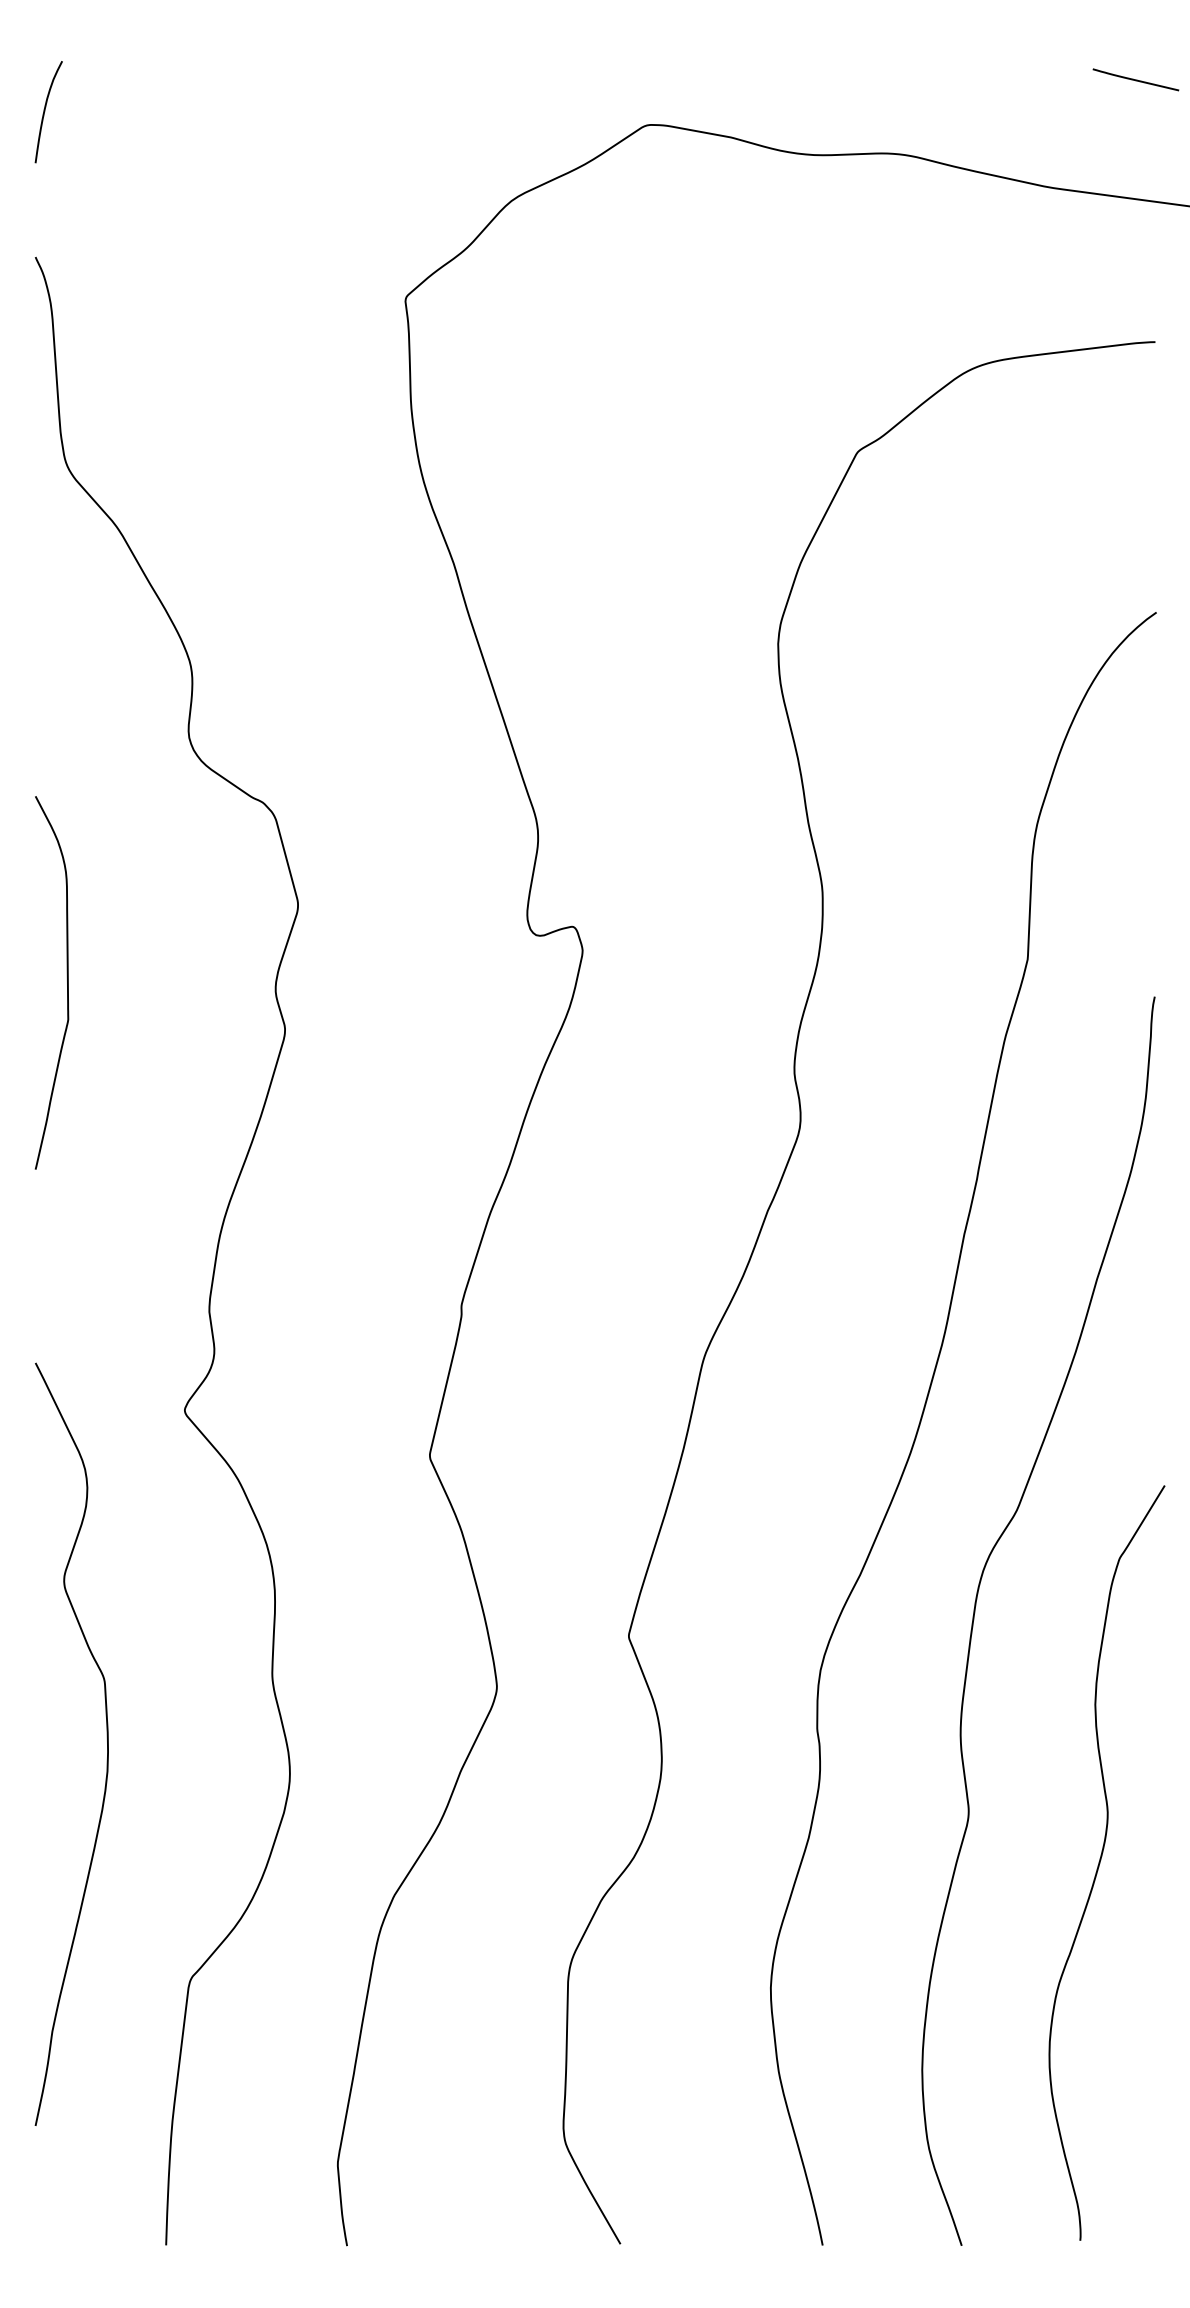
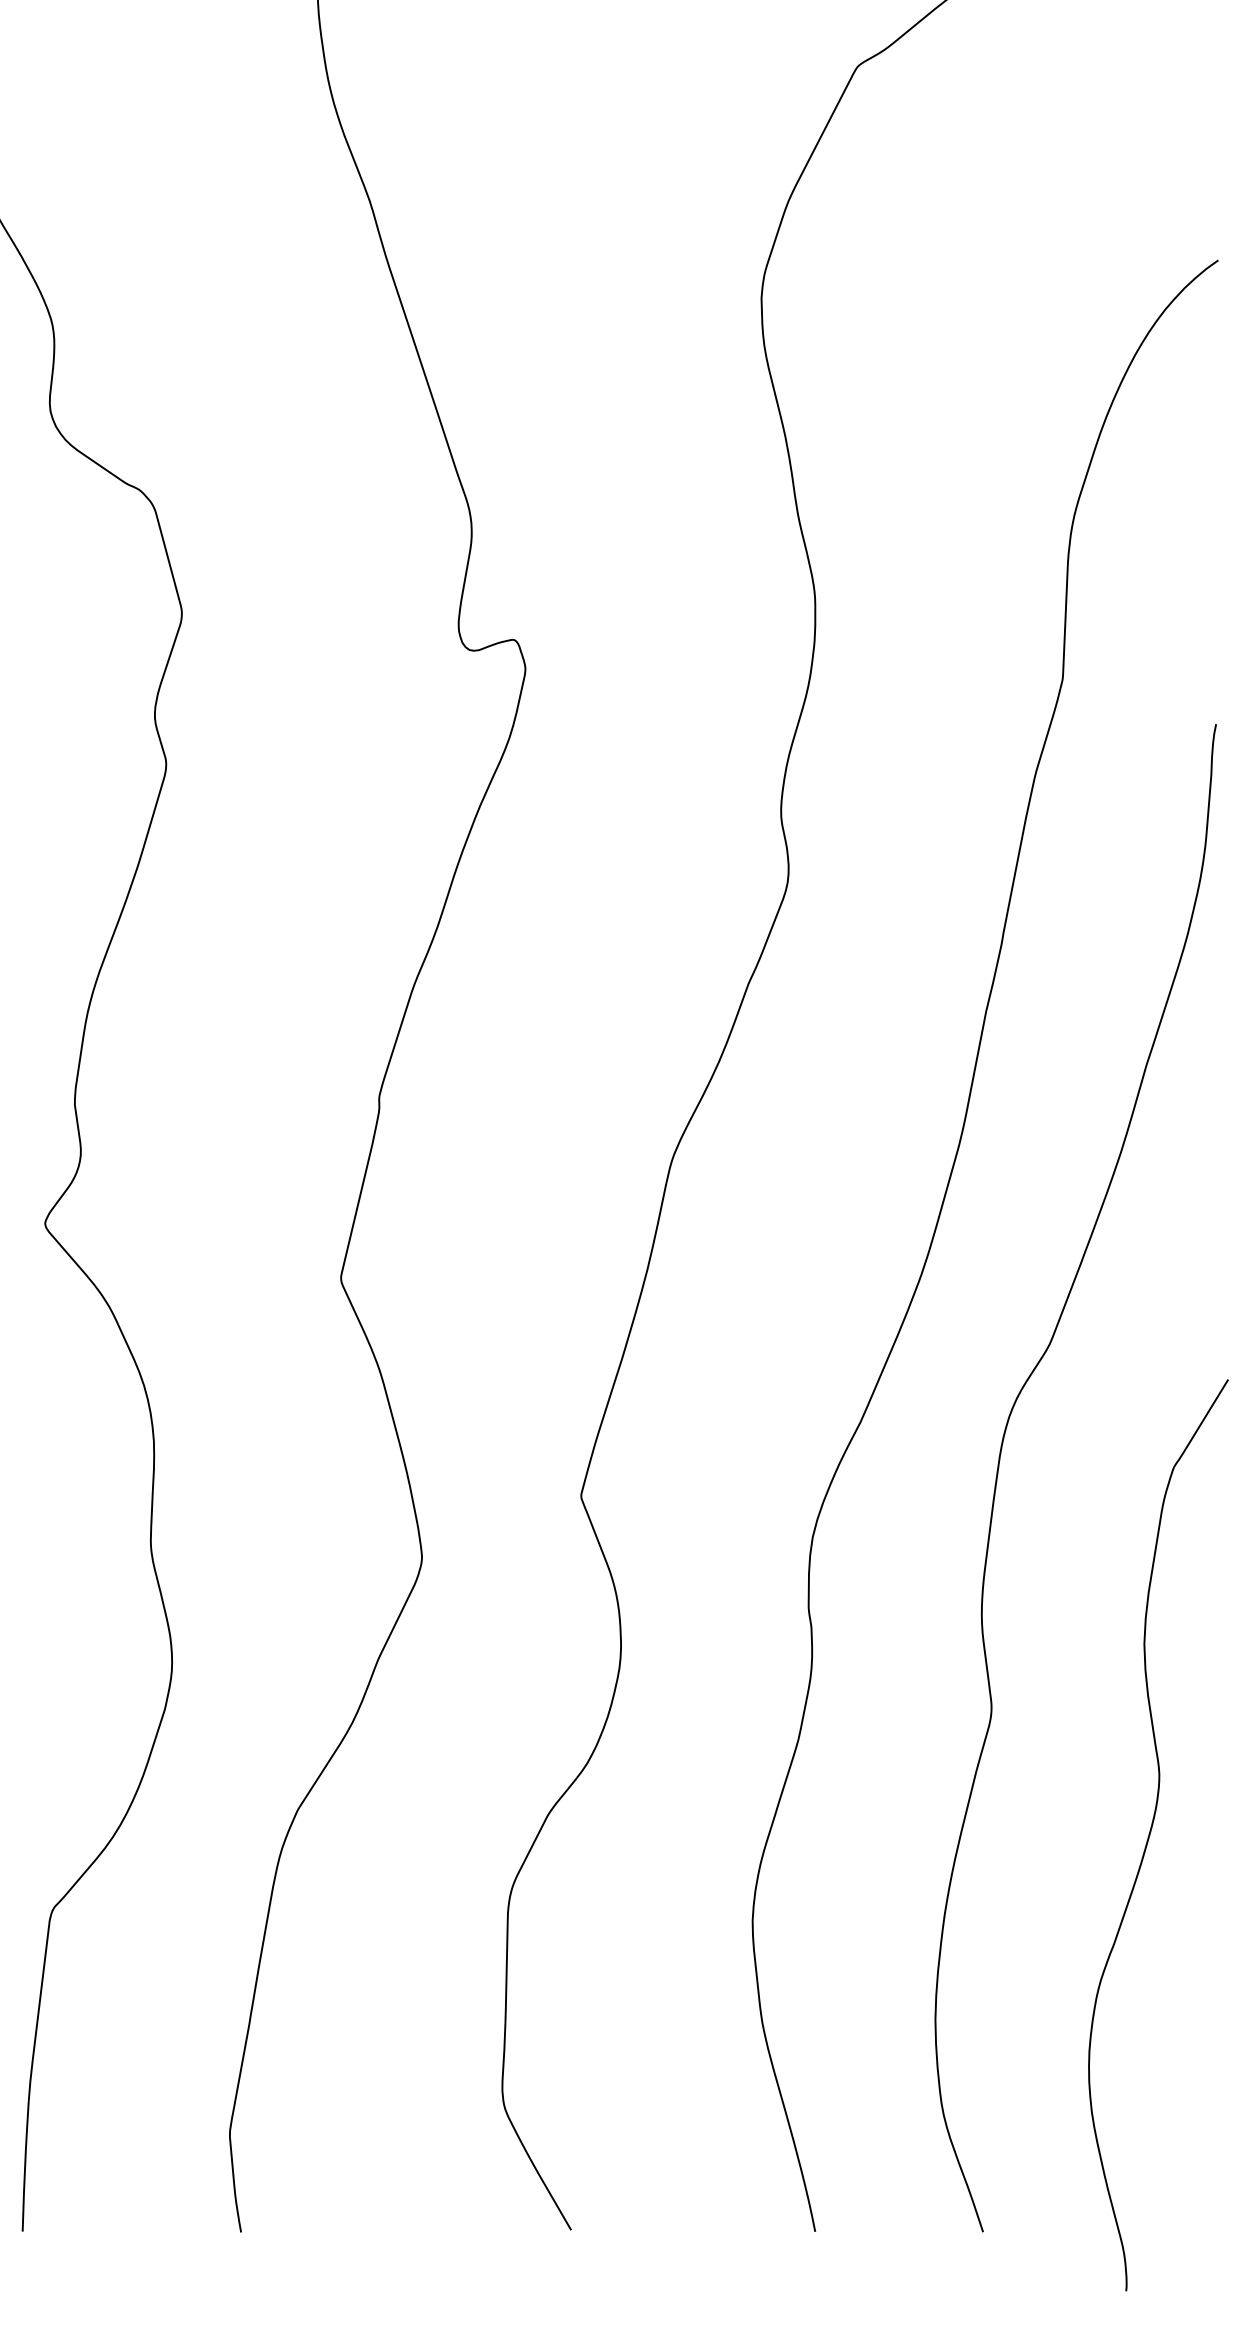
curve: (1101, 1860) -> (1151, 1832), moved

